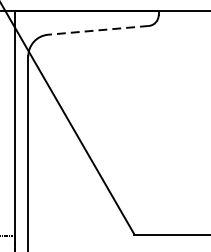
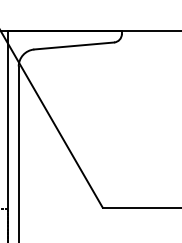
line: (97, 30) -> (73, 46), dashed -> solid

